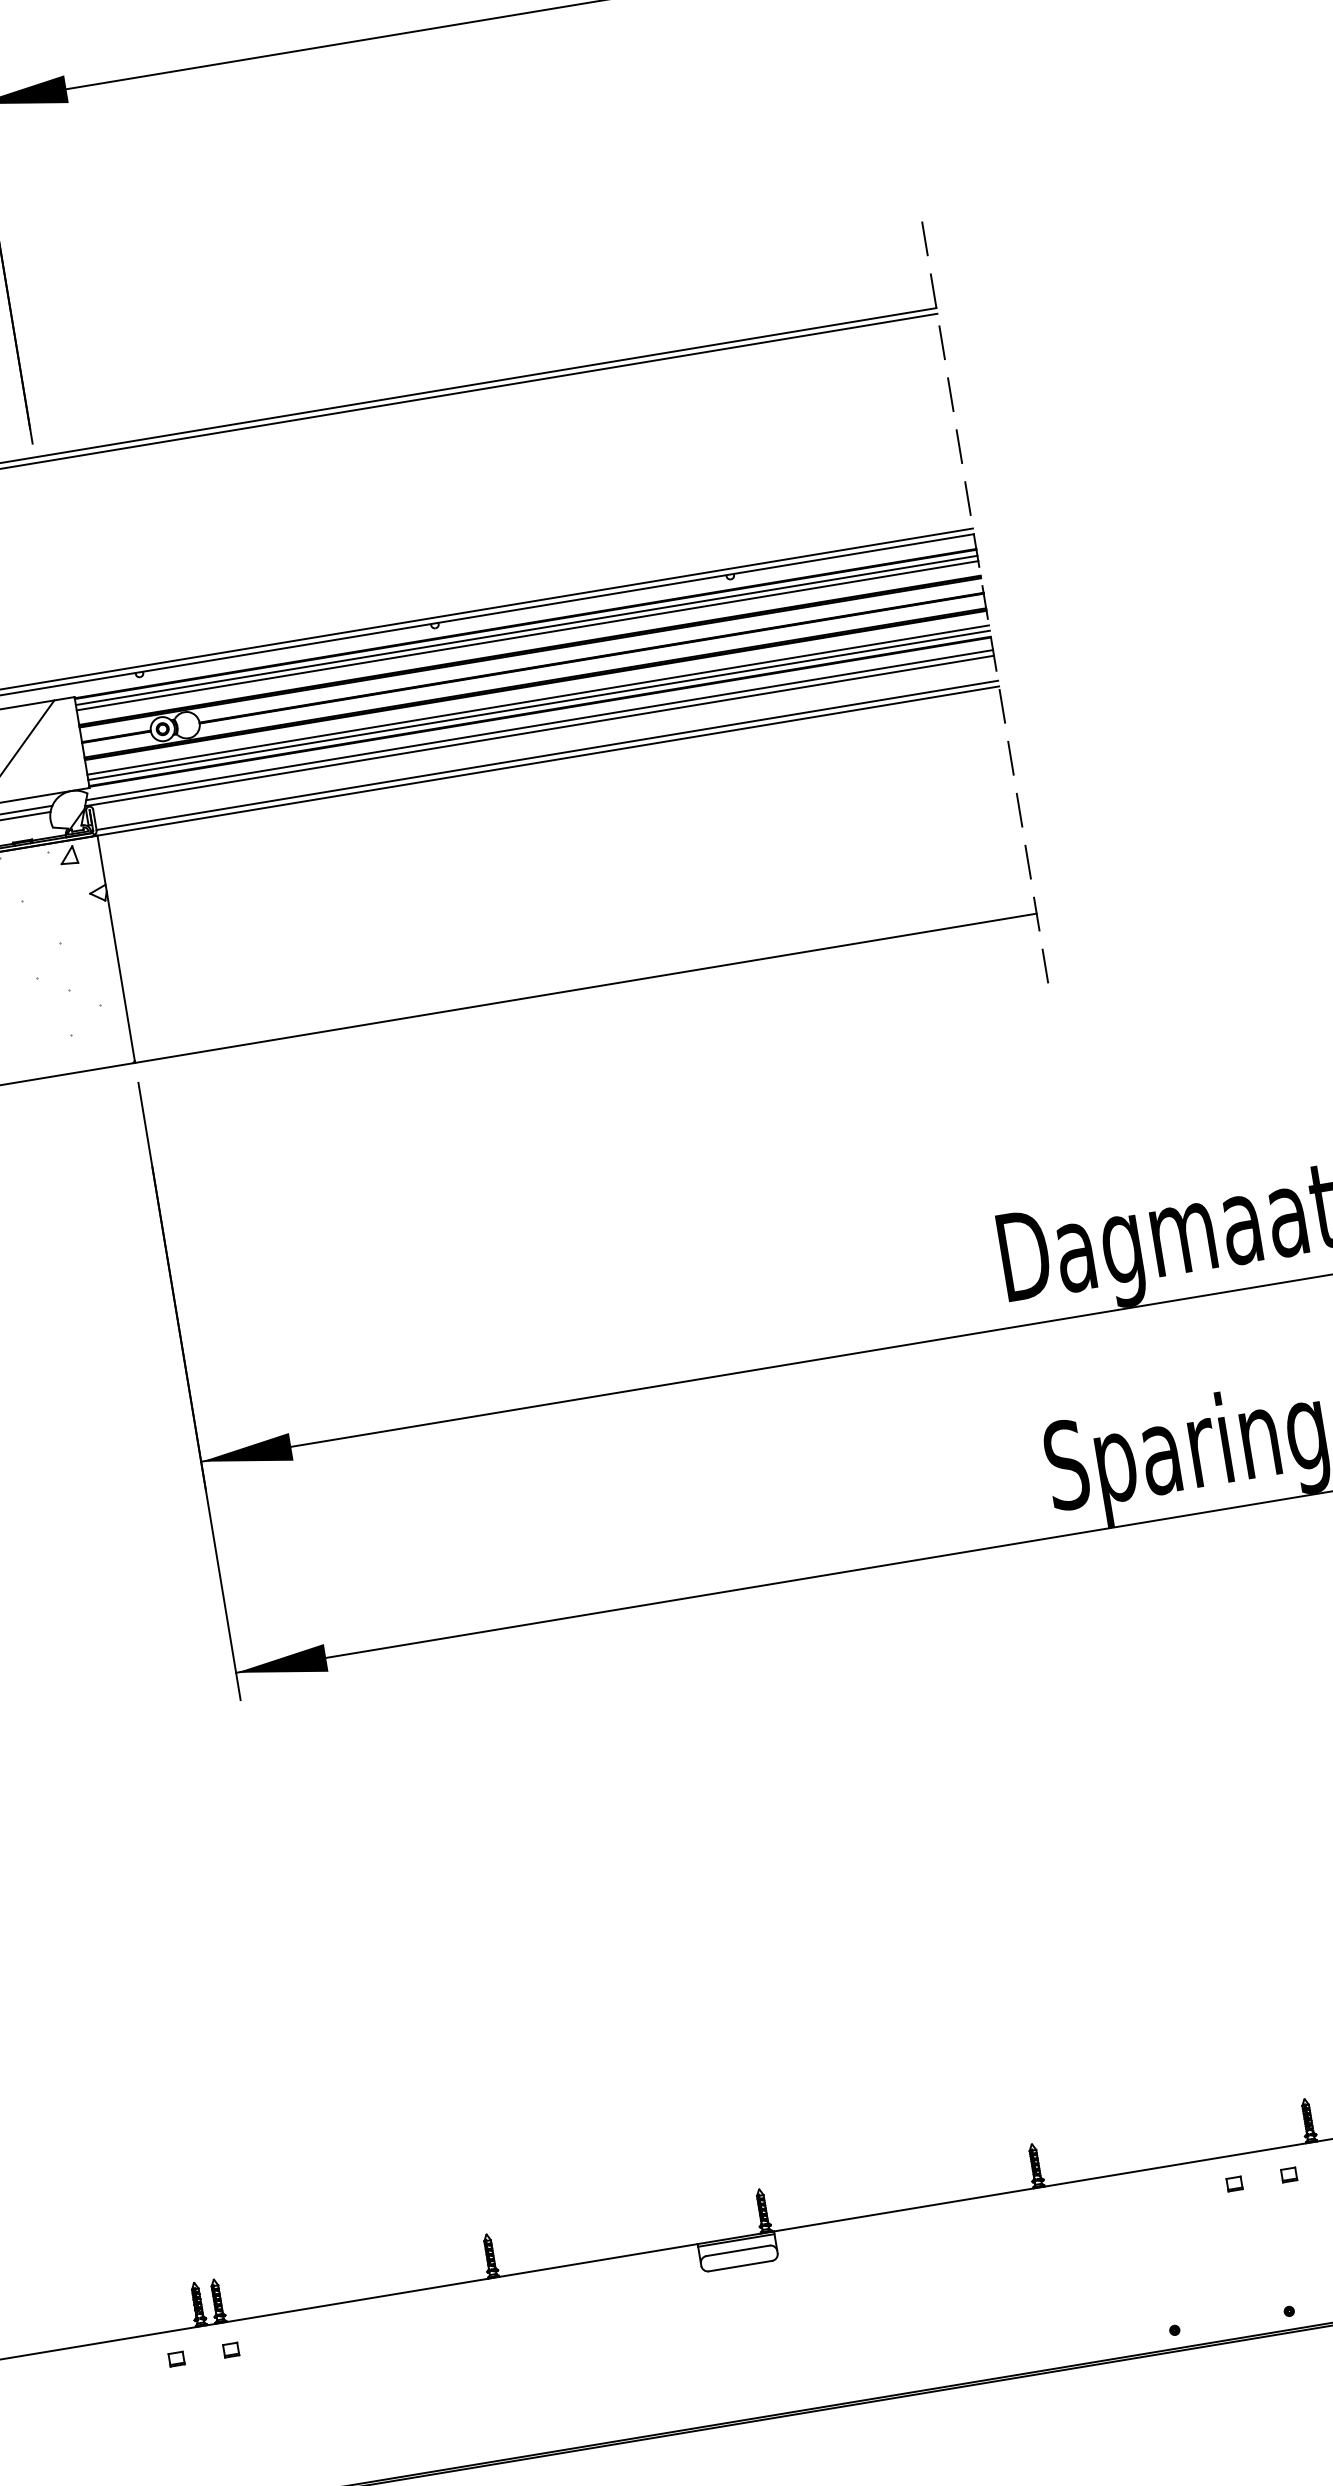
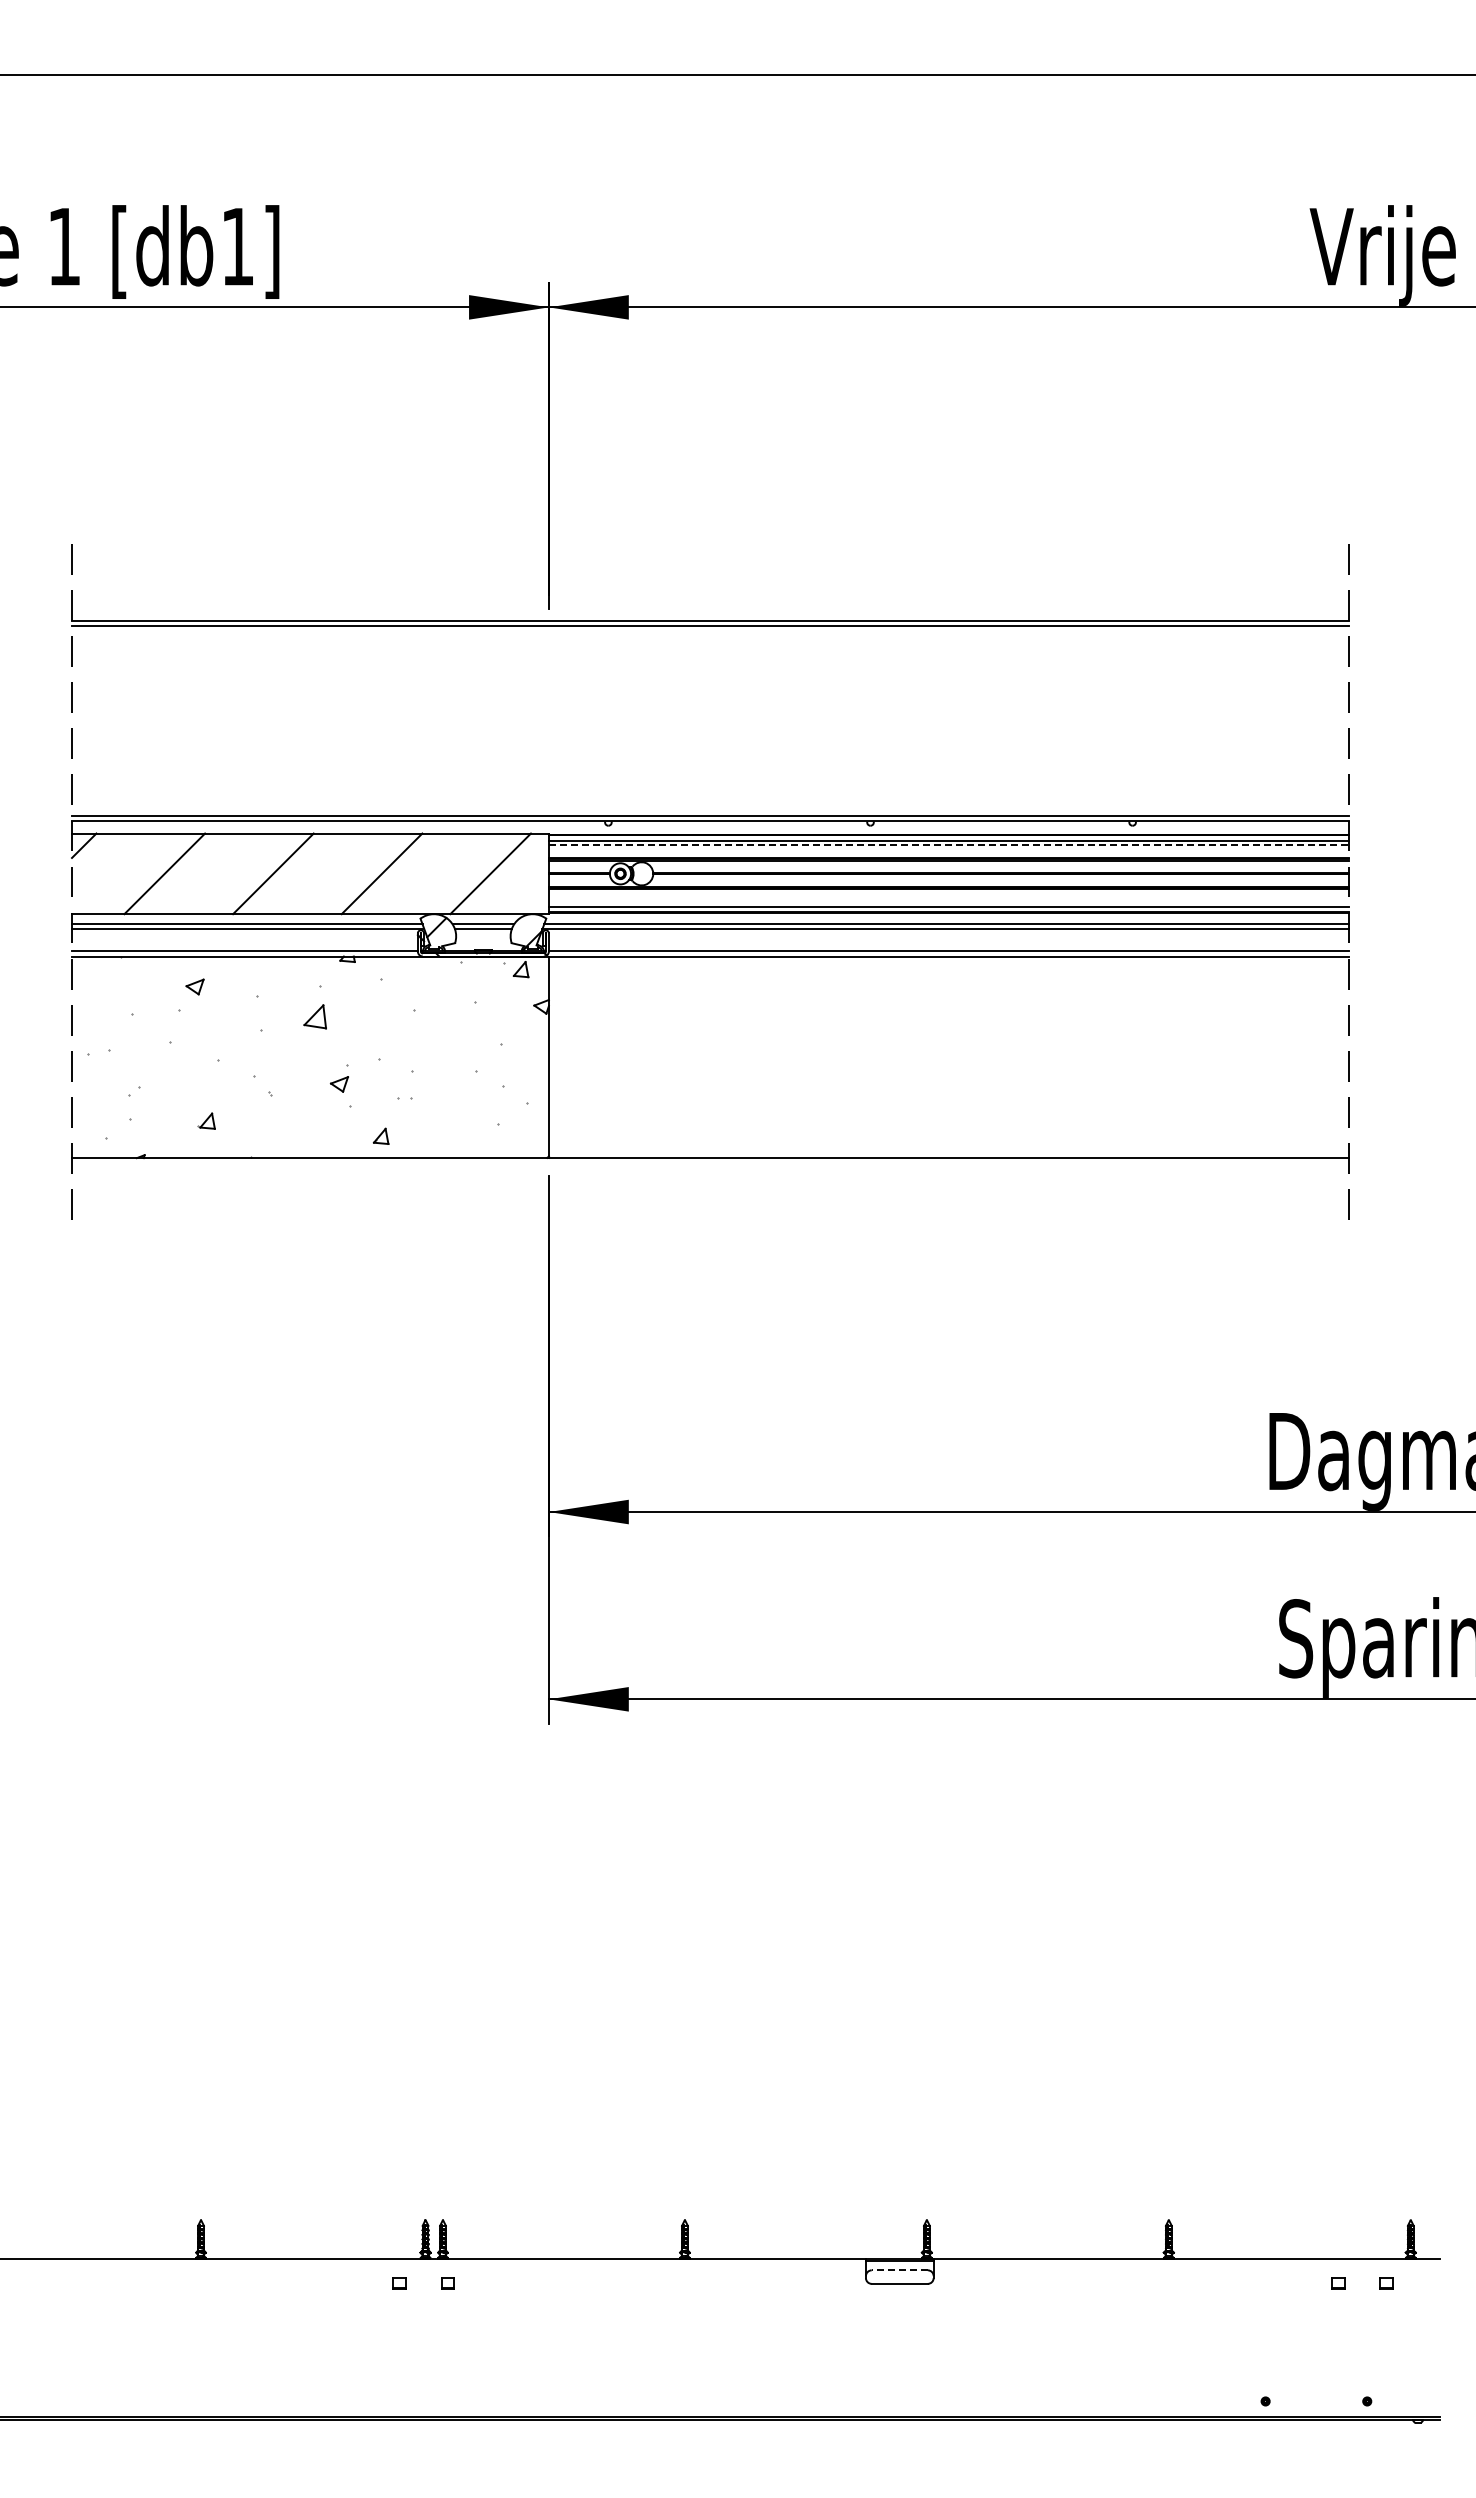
line: (527, 636) -> (948, 845), solid -> dashed
line: (537, 700) -> (948, 902), removed
line: (737, 2251) -> (899, 2270), solid -> dashed

